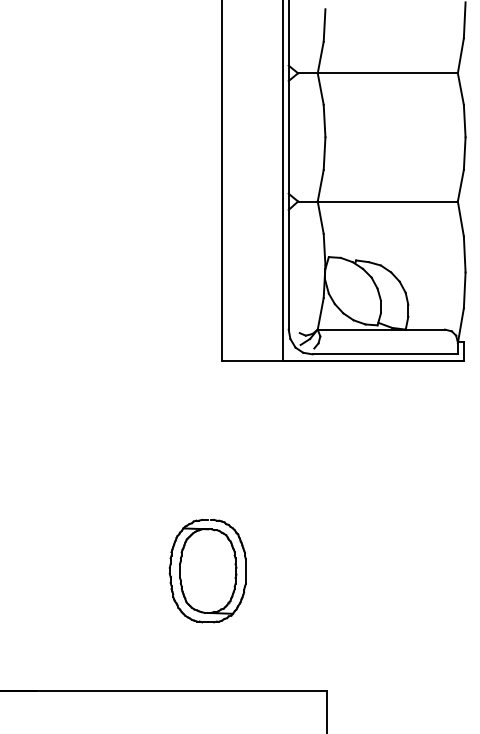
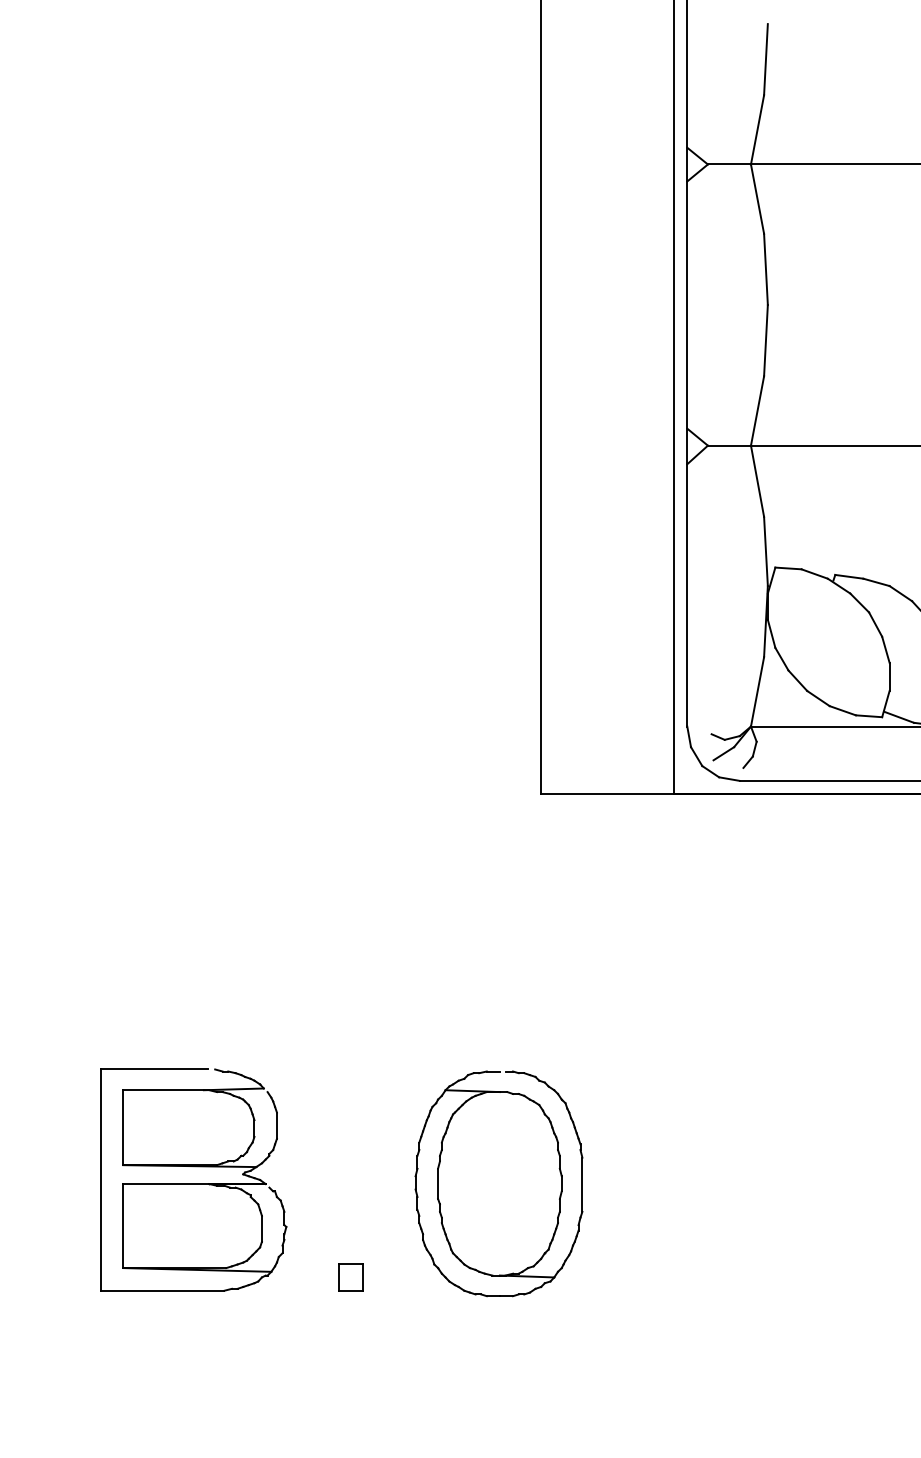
part: (63, 536) -> (193, 1180), added
part: (207, 570) -> (498, 1182), moved
part: (135, 580) -> (351, 1276), added

